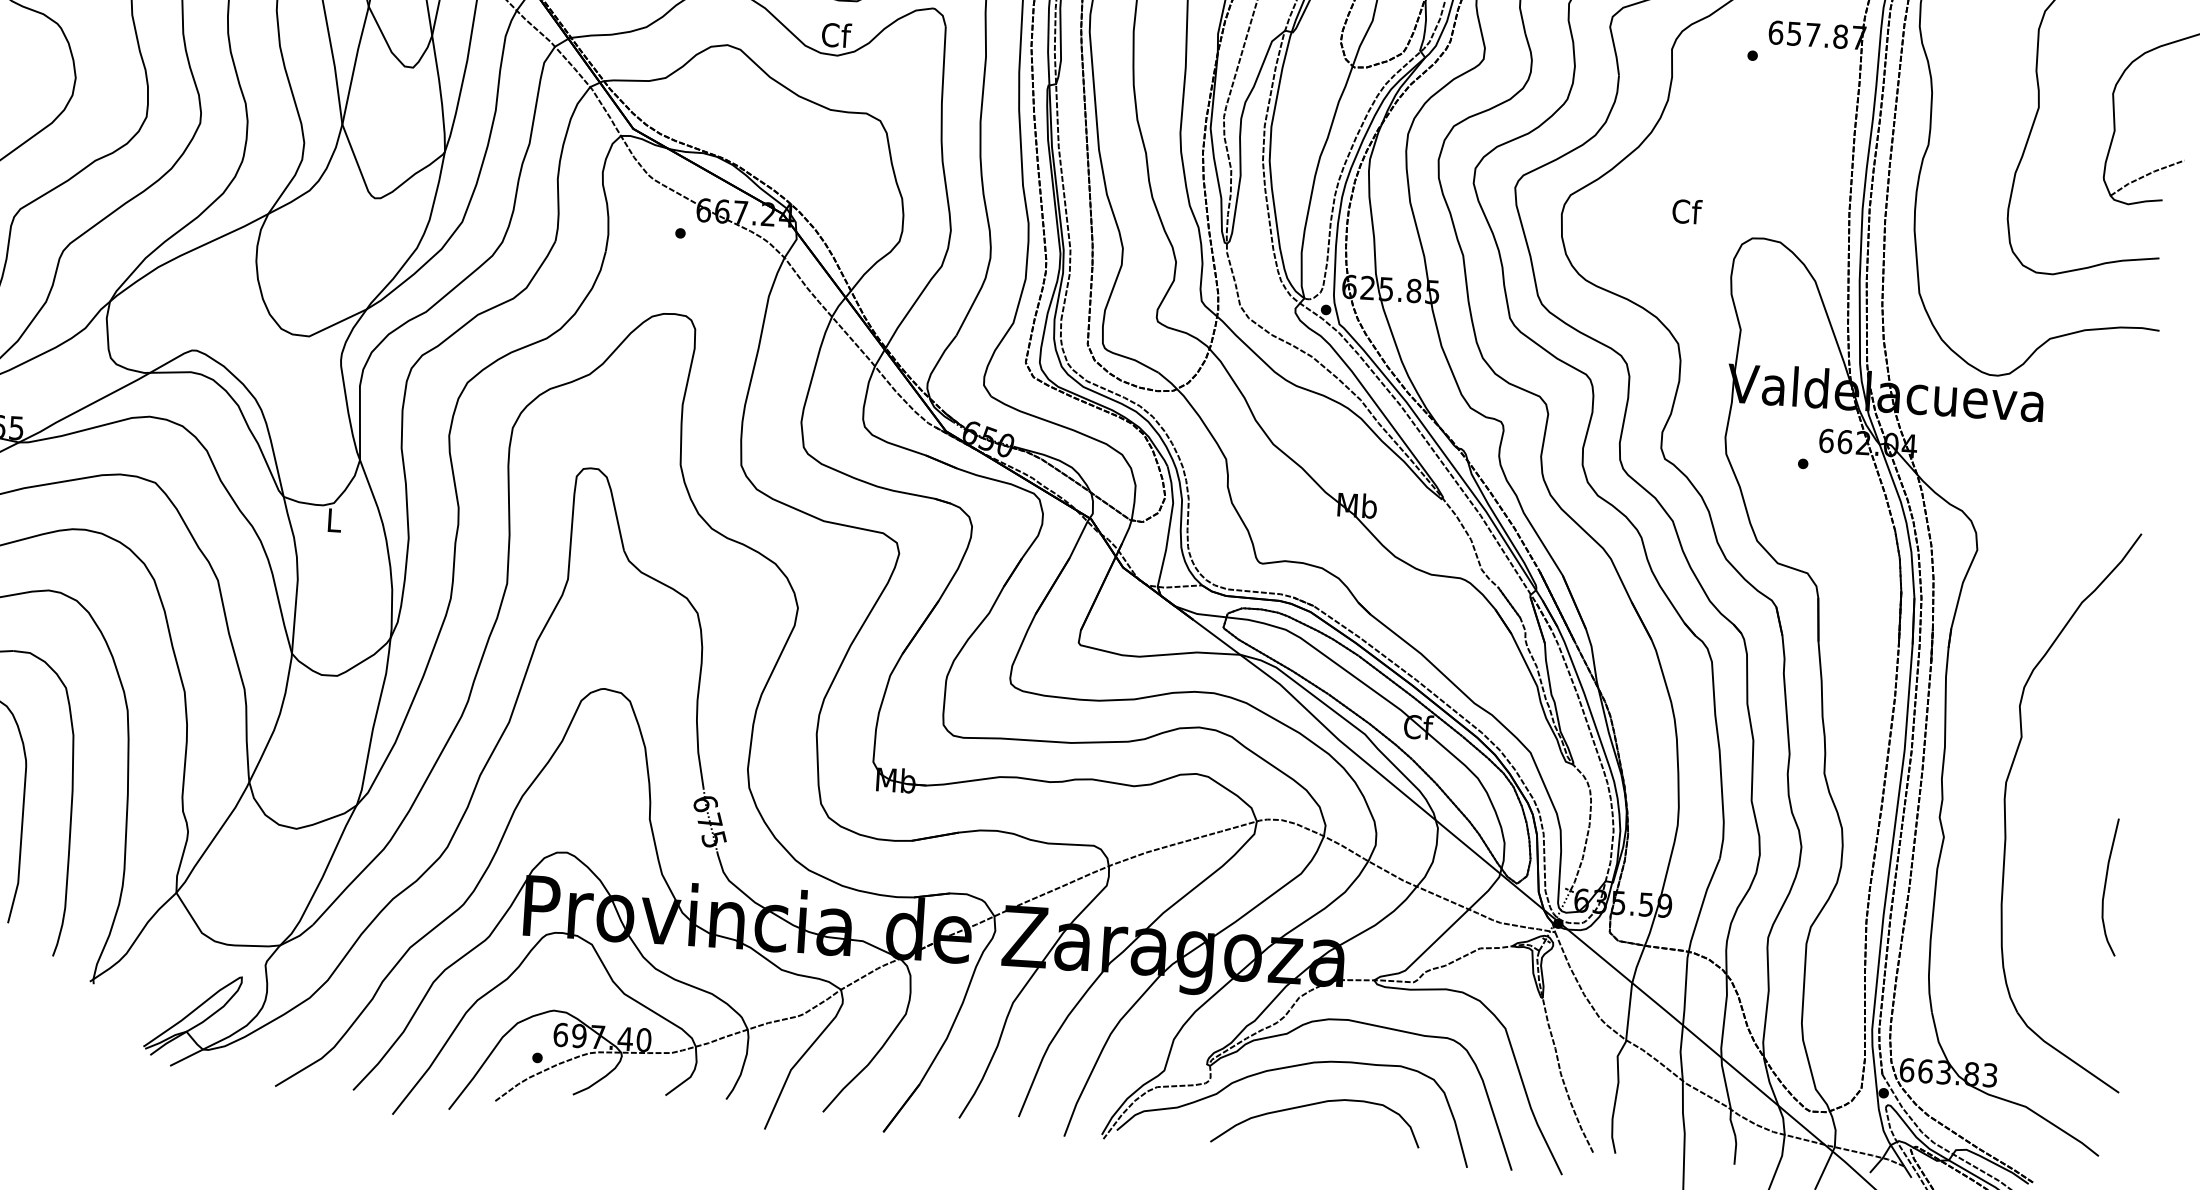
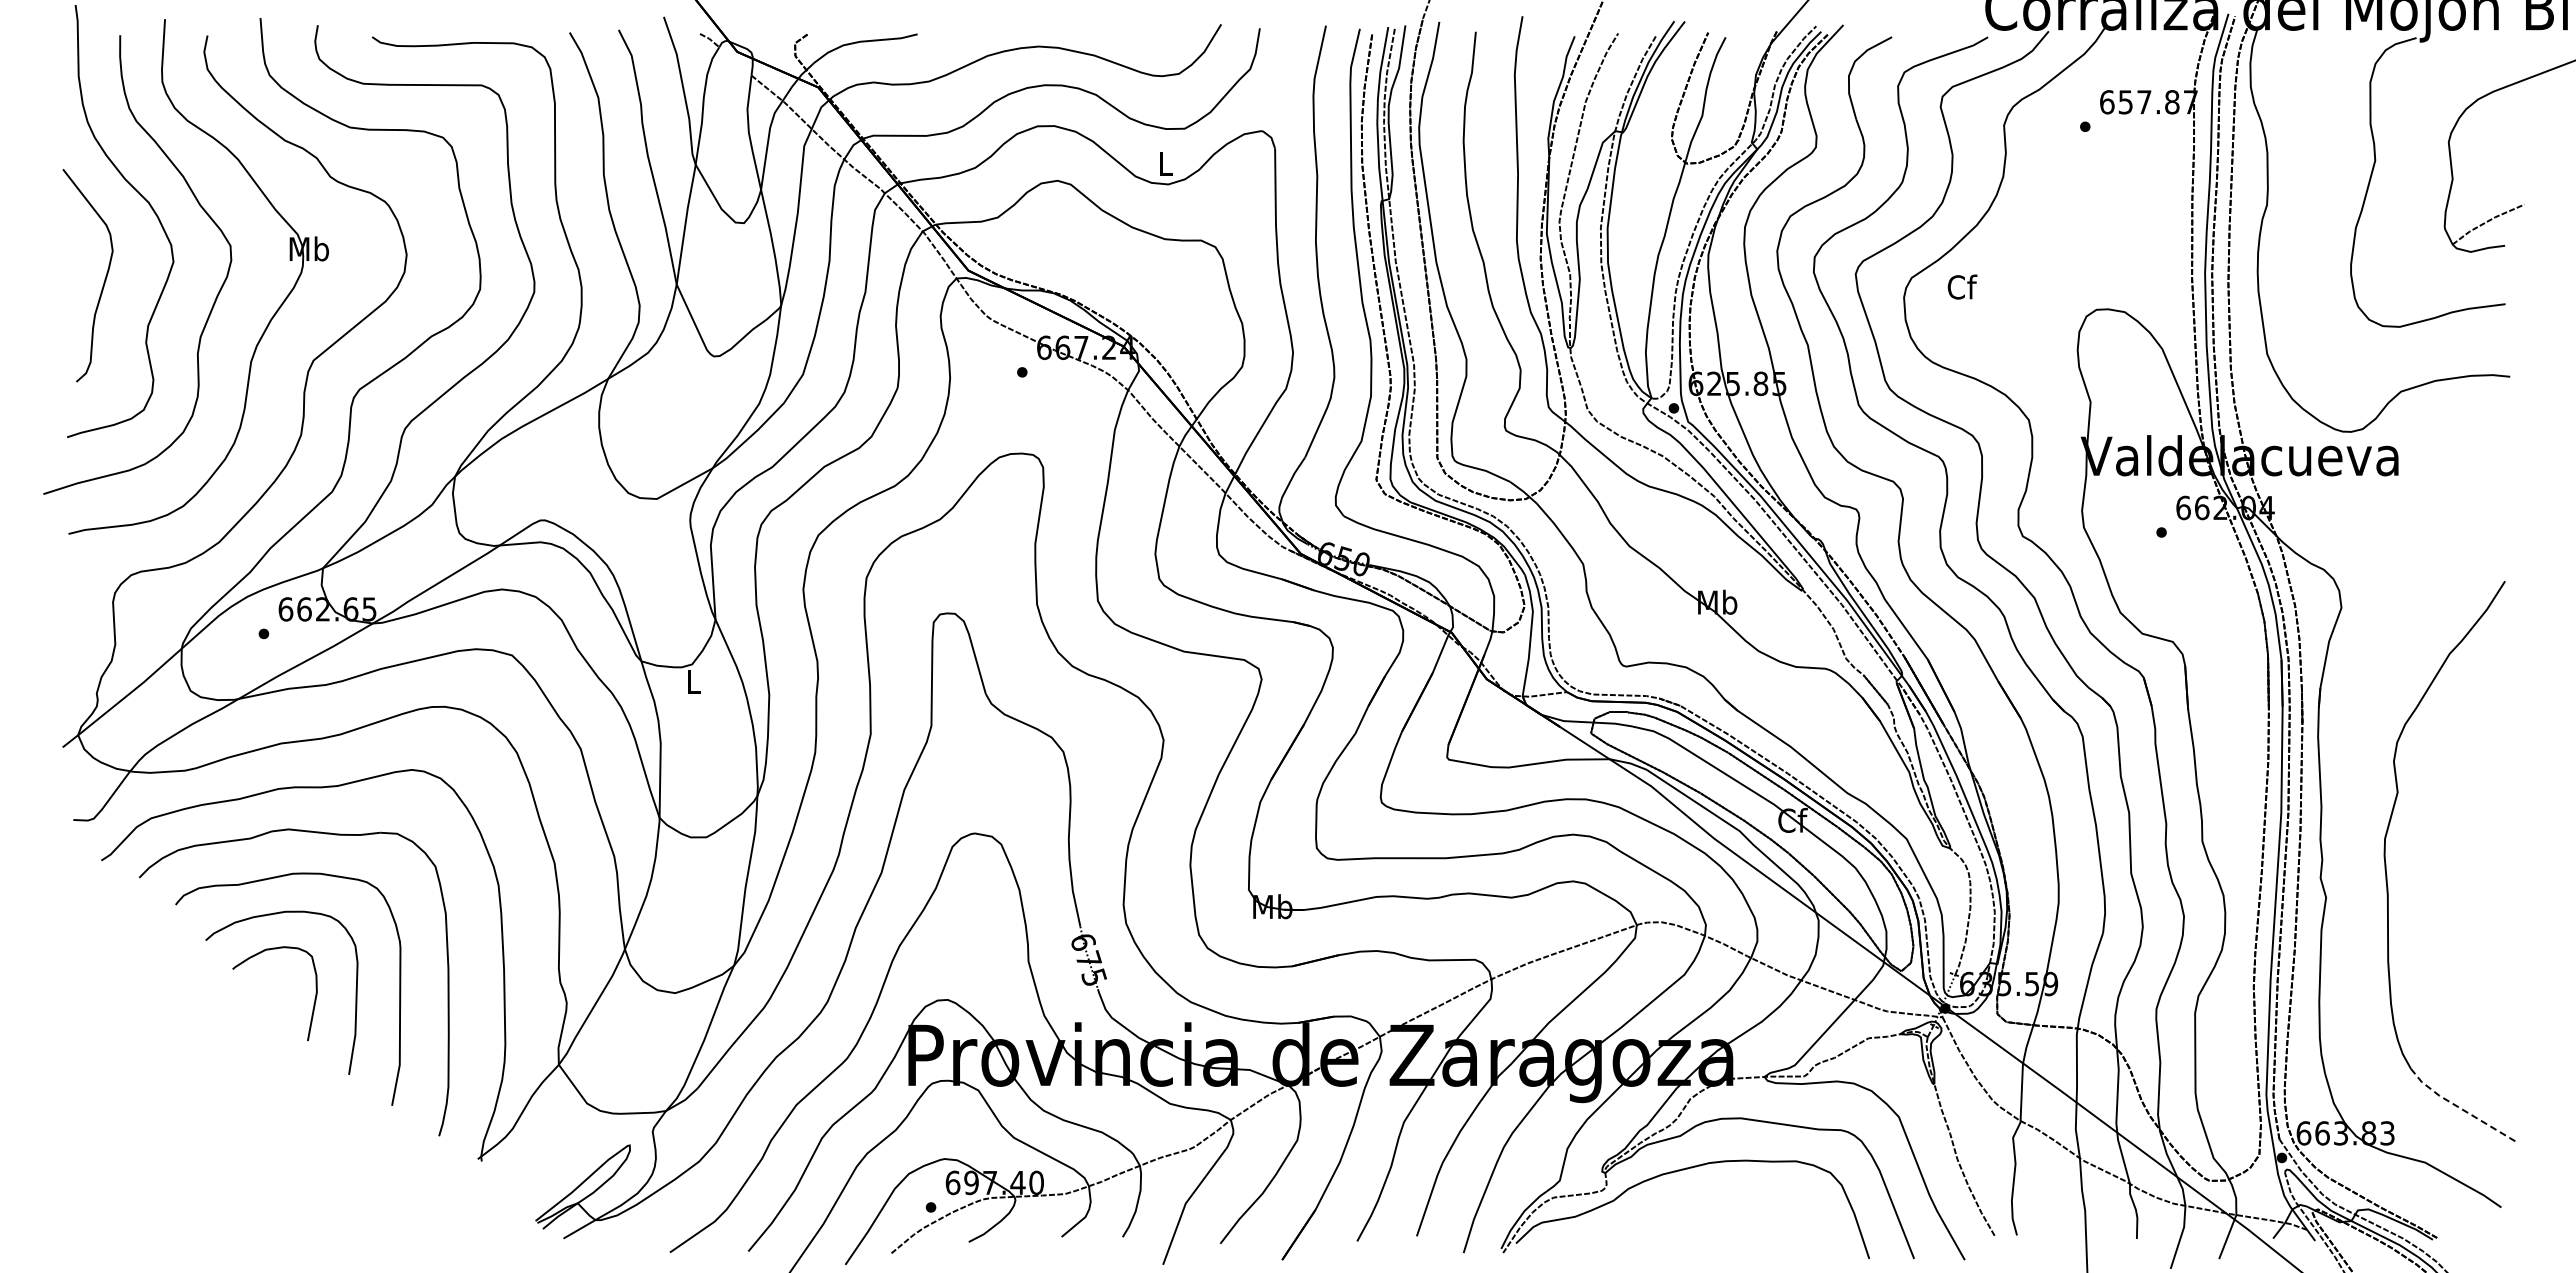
text: (836, 34) -> (1166, 163), Cf -> L
text: (1687, 211) -> (1962, 286), moved
curve: (2105, 887) -> (2491, 937), removed
line: (2064, 1055) -> (2460, 1108), solid -> dashed
curve: (1311, 1105) -> (1709, 1206), removed

